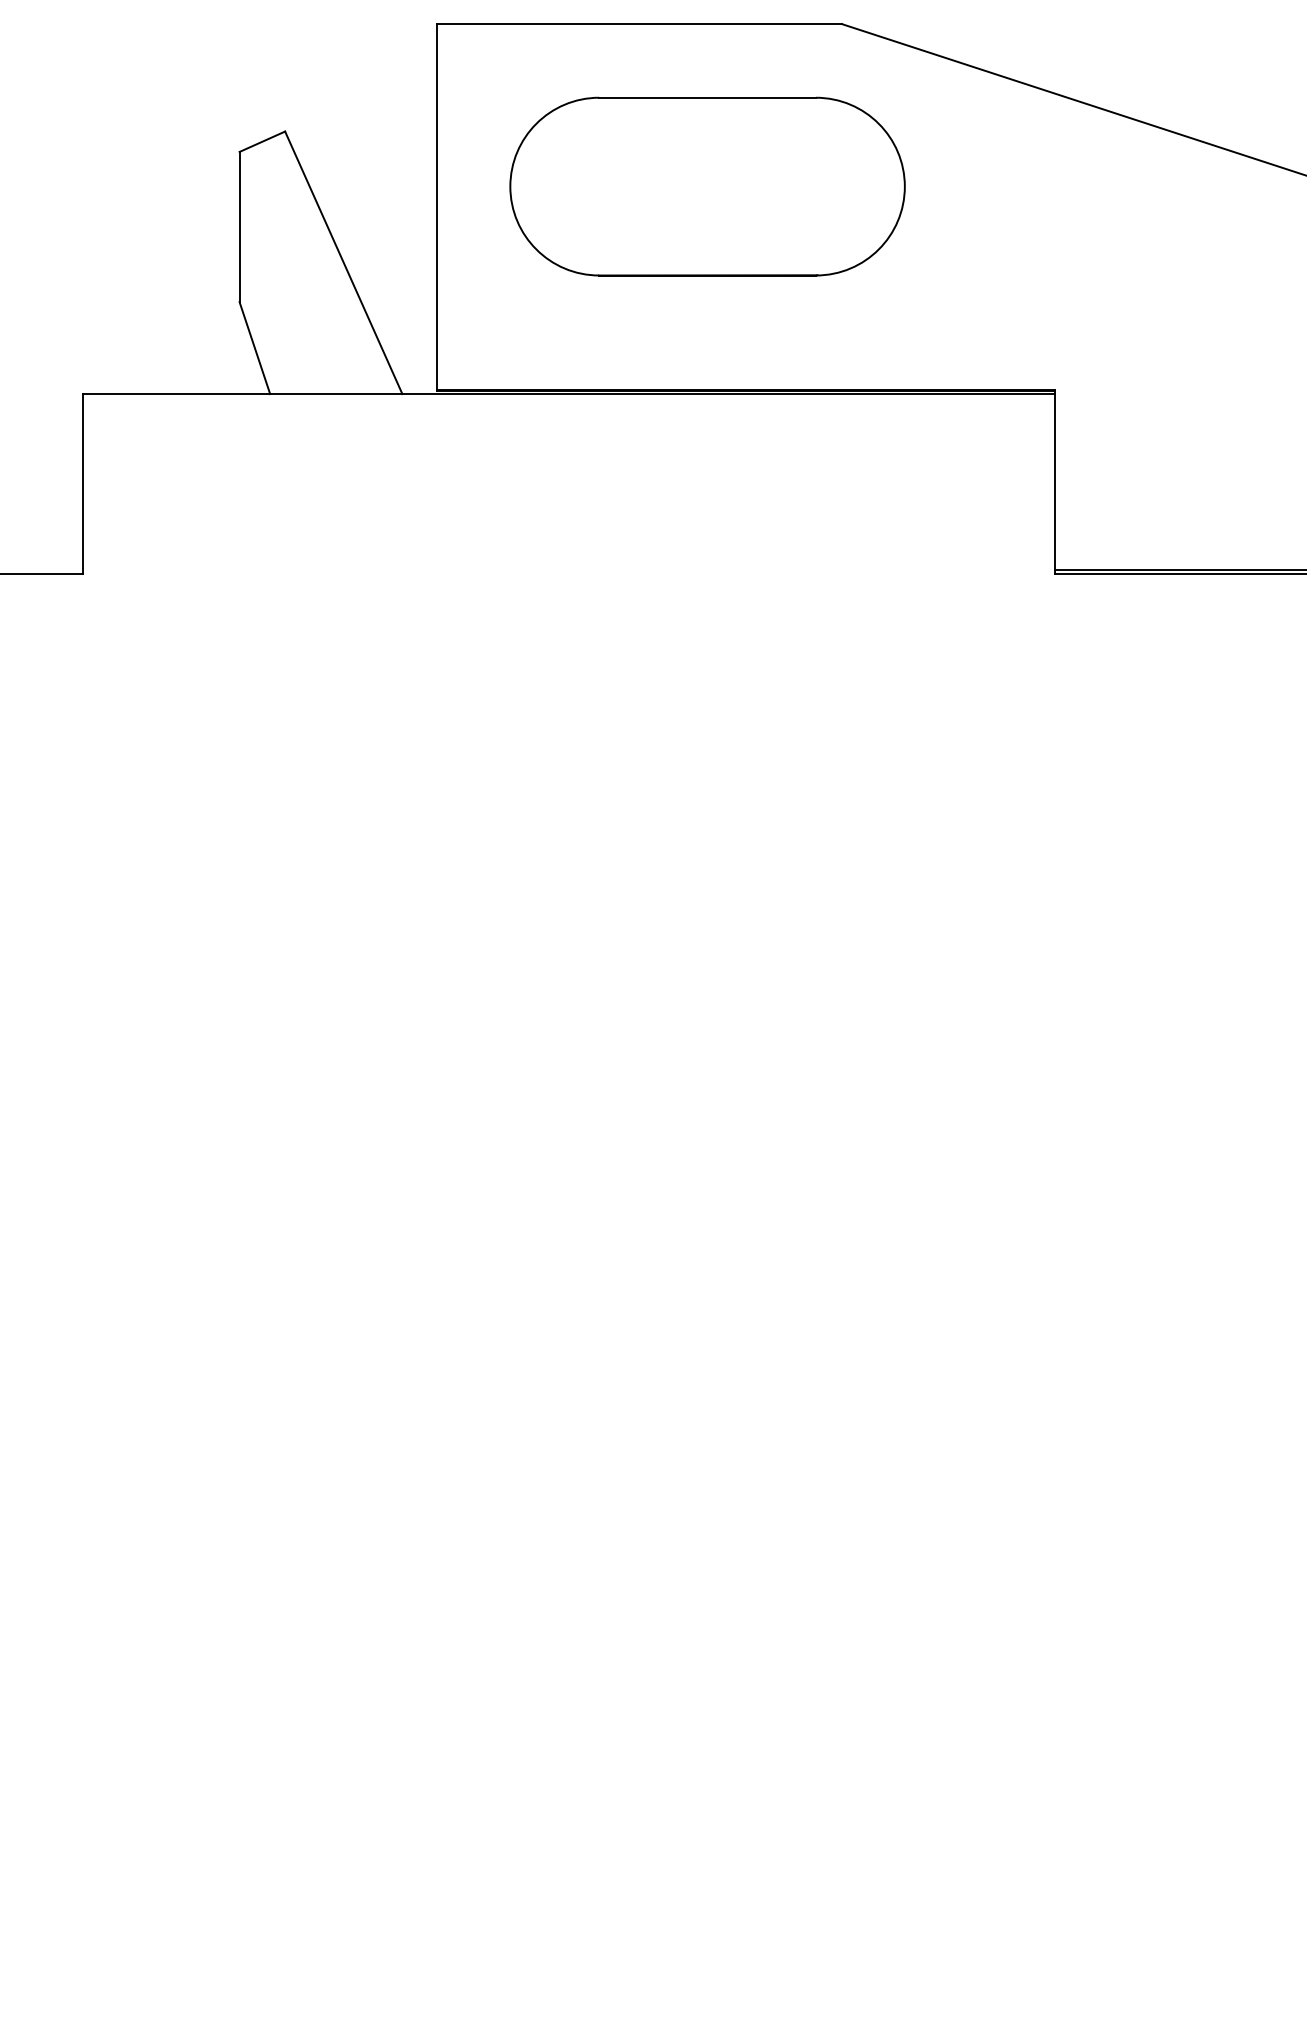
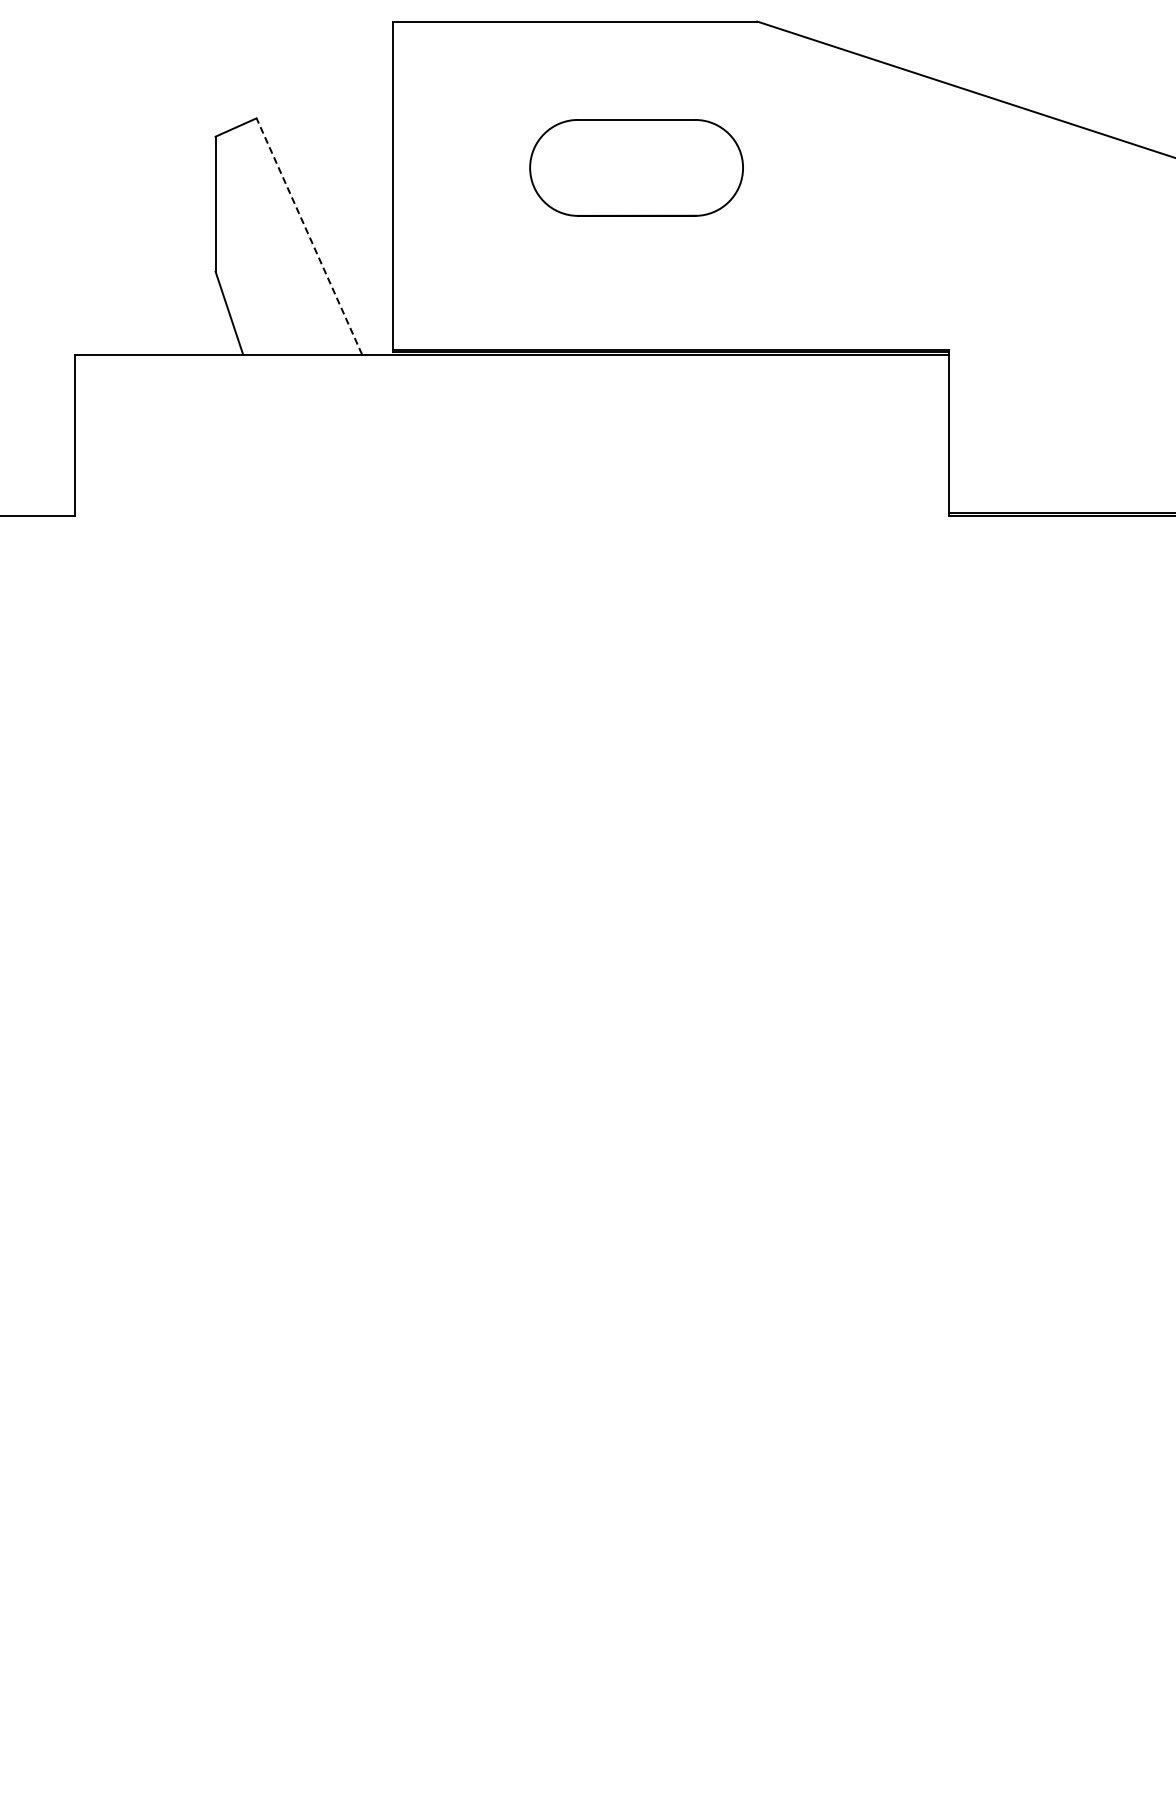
part: (707, 186) -> (636, 167), size x0.6
line: (343, 261) -> (309, 235), solid -> dashed

